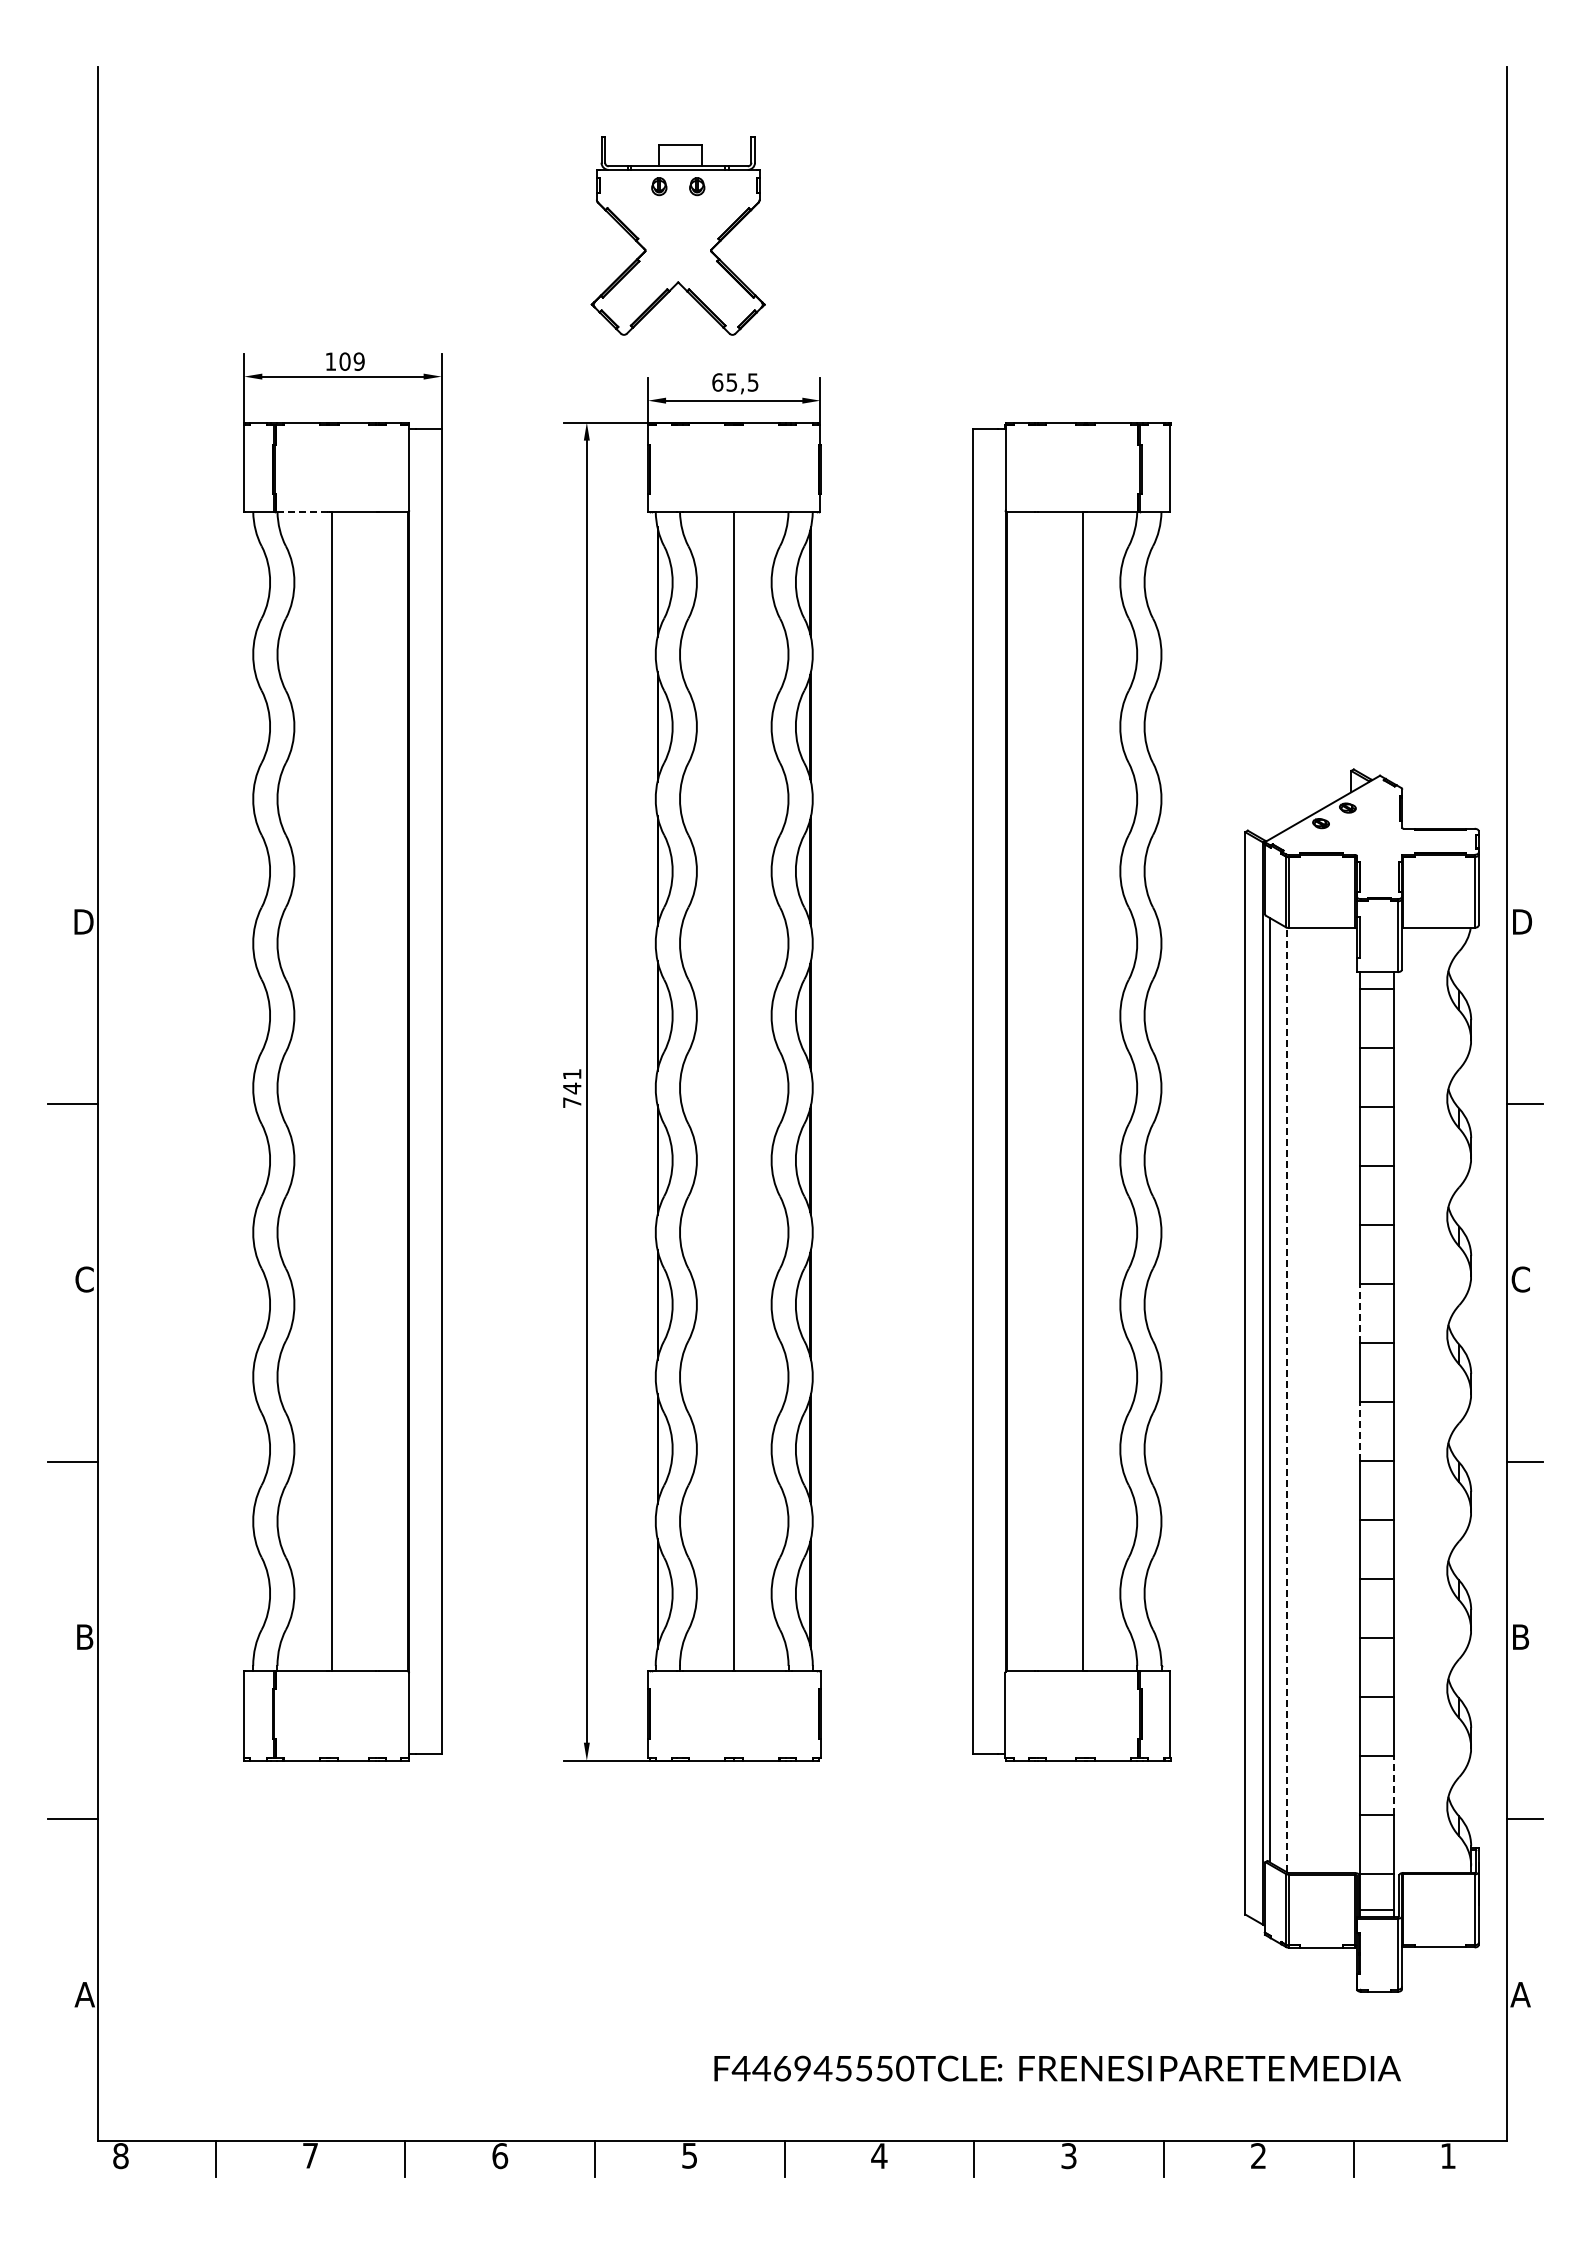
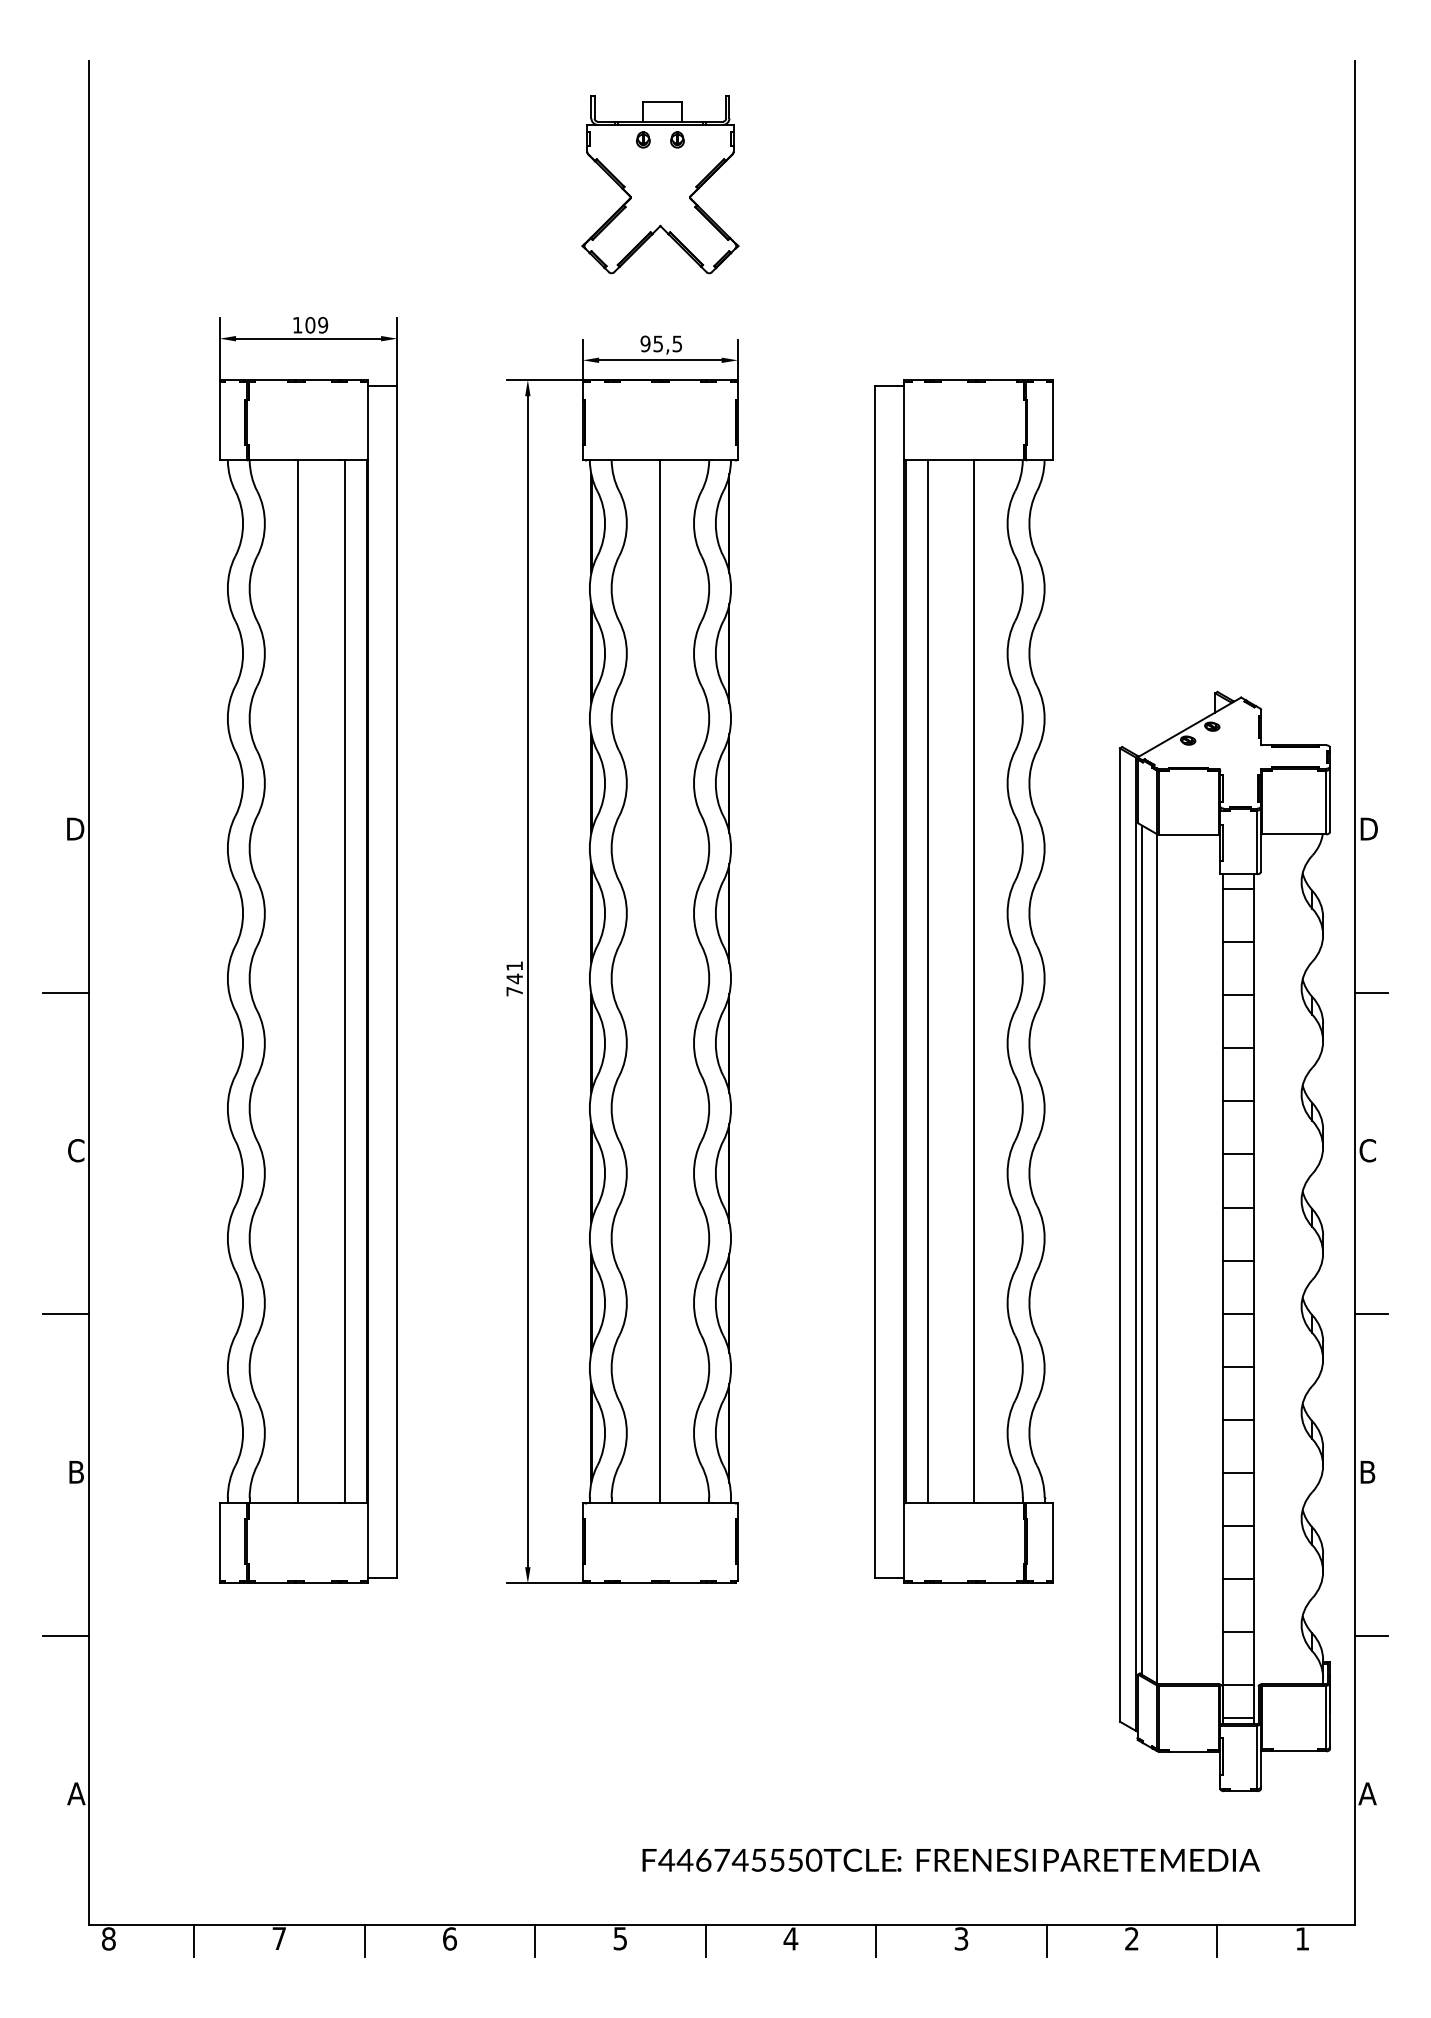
part: (677, 235) -> (659, 183), moved
text: (717, 382) -> (645, 343), 65,5 -> 95,5
line: (302, 511) -> (272, 459), dashed -> solid
line: (383, 1091) -> (344, 981), added
line: (1031, 1091) -> (927, 981), added
line: (1360, 1312) -> (1223, 1180), dashed -> solid
line: (1286, 1399) -> (1157, 1258), dashed -> solid
line: (1360, 1430) -> (1223, 1286), dashed -> solid
line: (1394, 1784) -> (1254, 1604), dashed -> solid
text: (802, 2068) -> (721, 1860), F446945550TCLE -> F446745550TCLE

